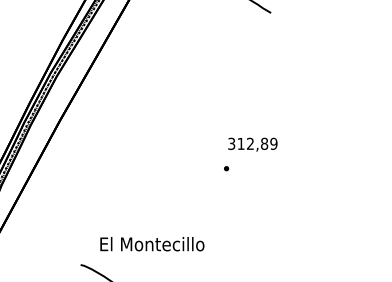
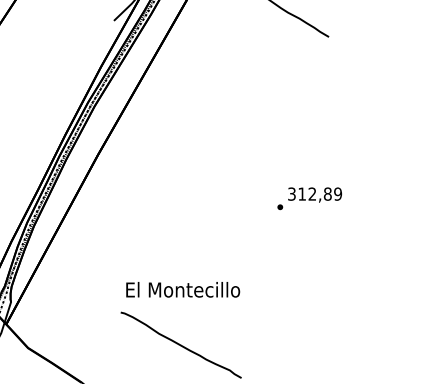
text: (252, 144) -> (314, 194), moved
text: (152, 243) -> (183, 289), moved

